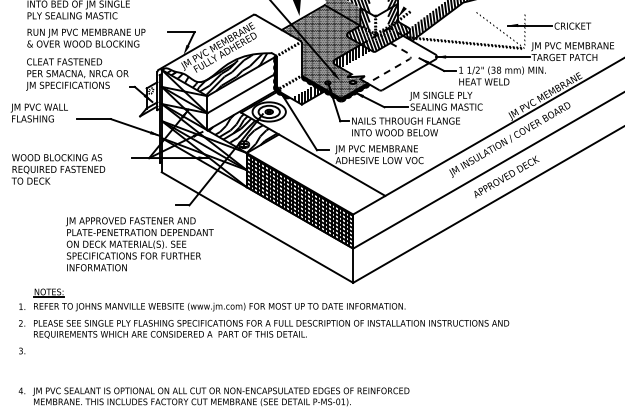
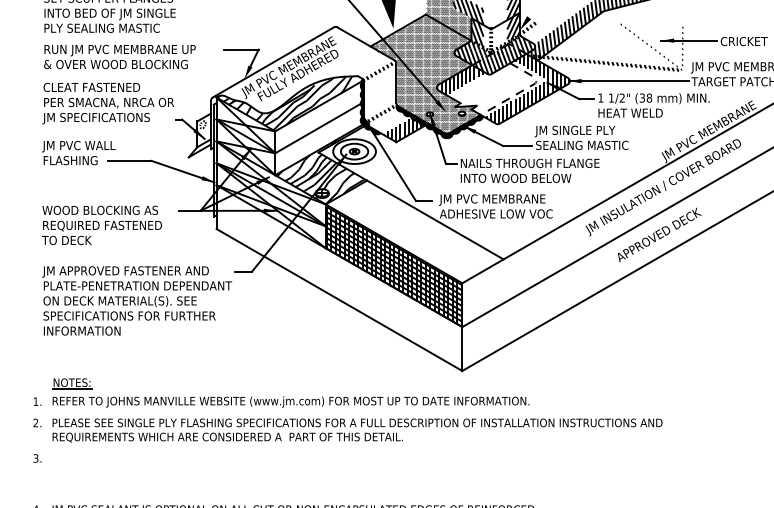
hatch: (404, 63) -> (528, 89), added
text: (38, 112) -> (77, 152), moved
text: (58, 169) -> (102, 225), moved
text: (139, 244) -> (136, 301), moved

